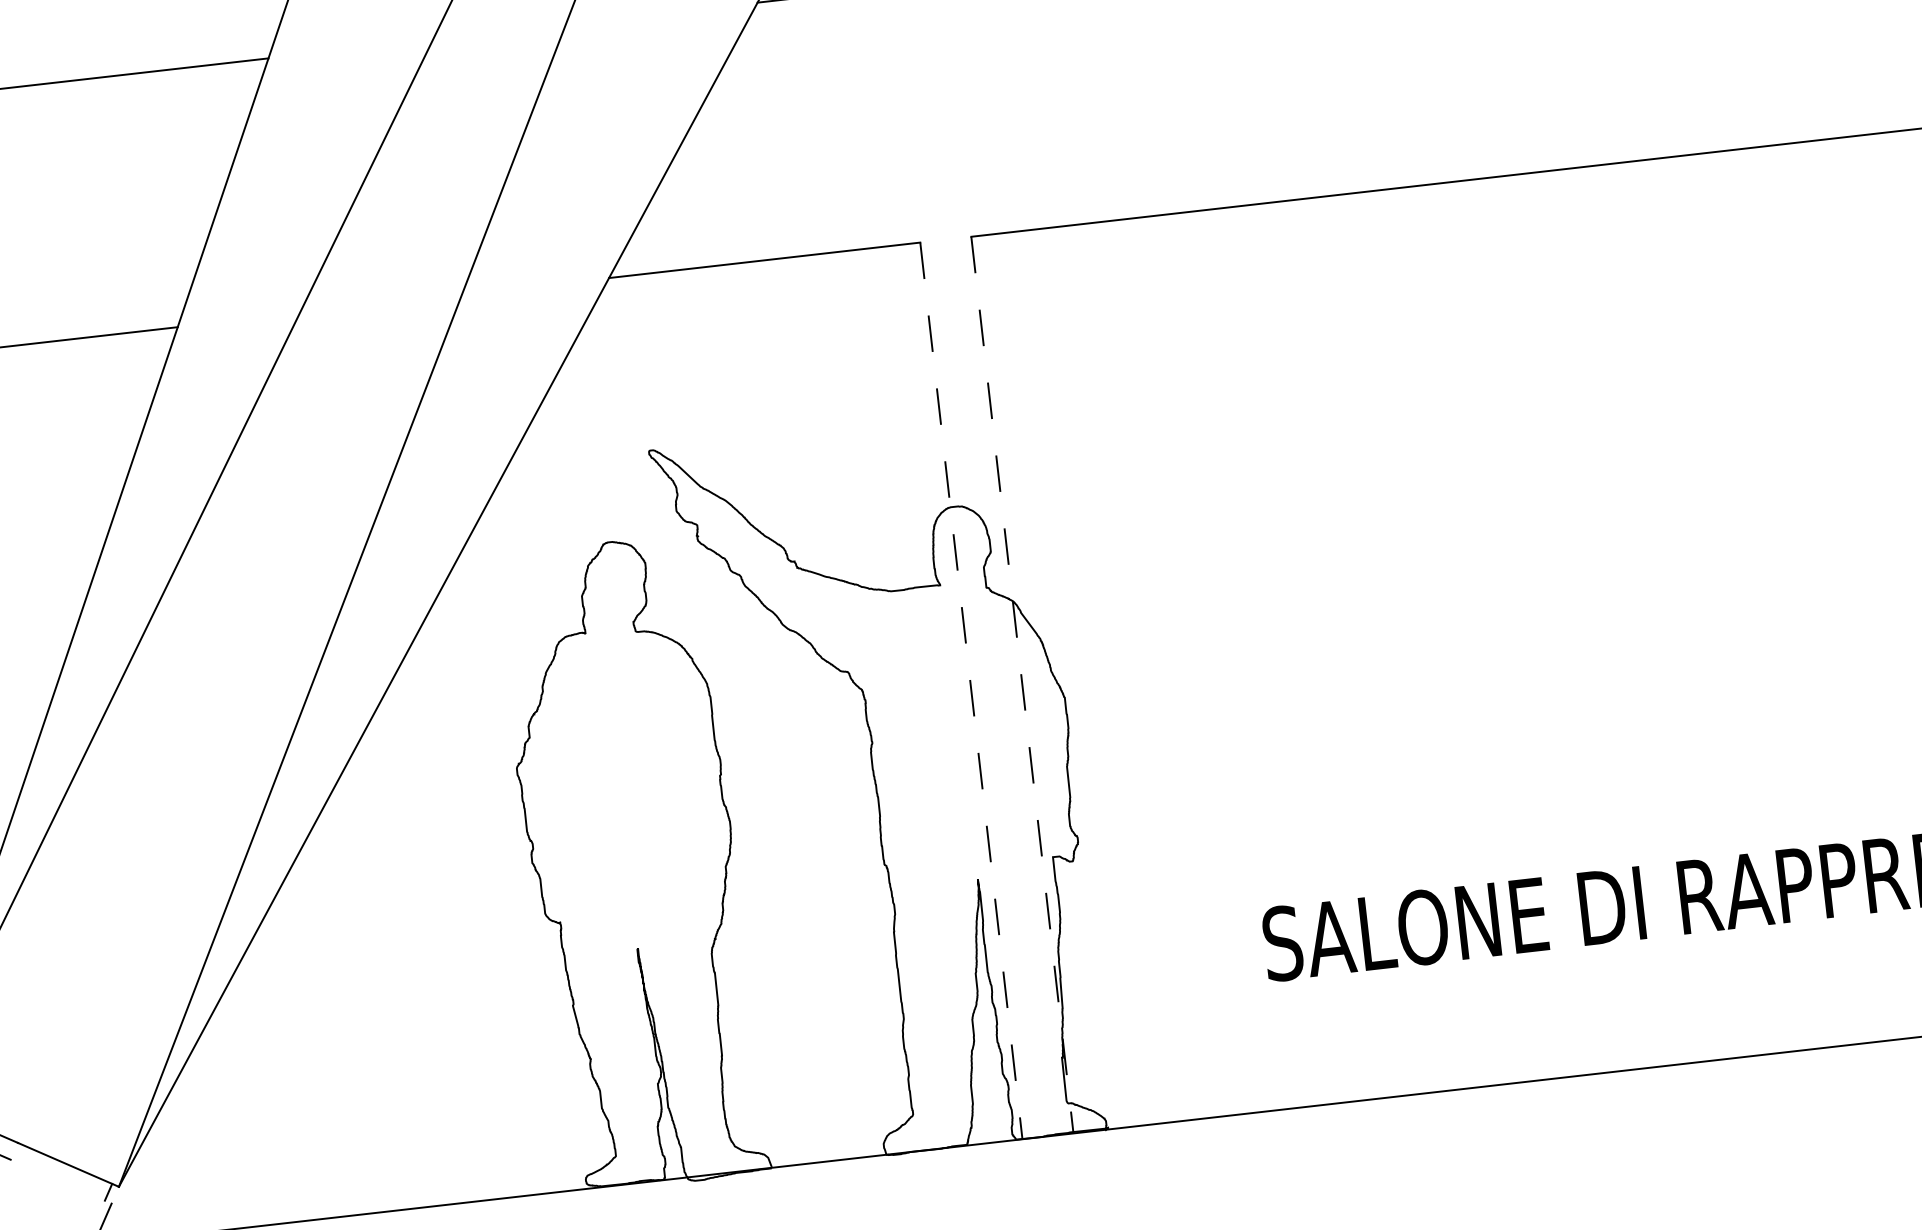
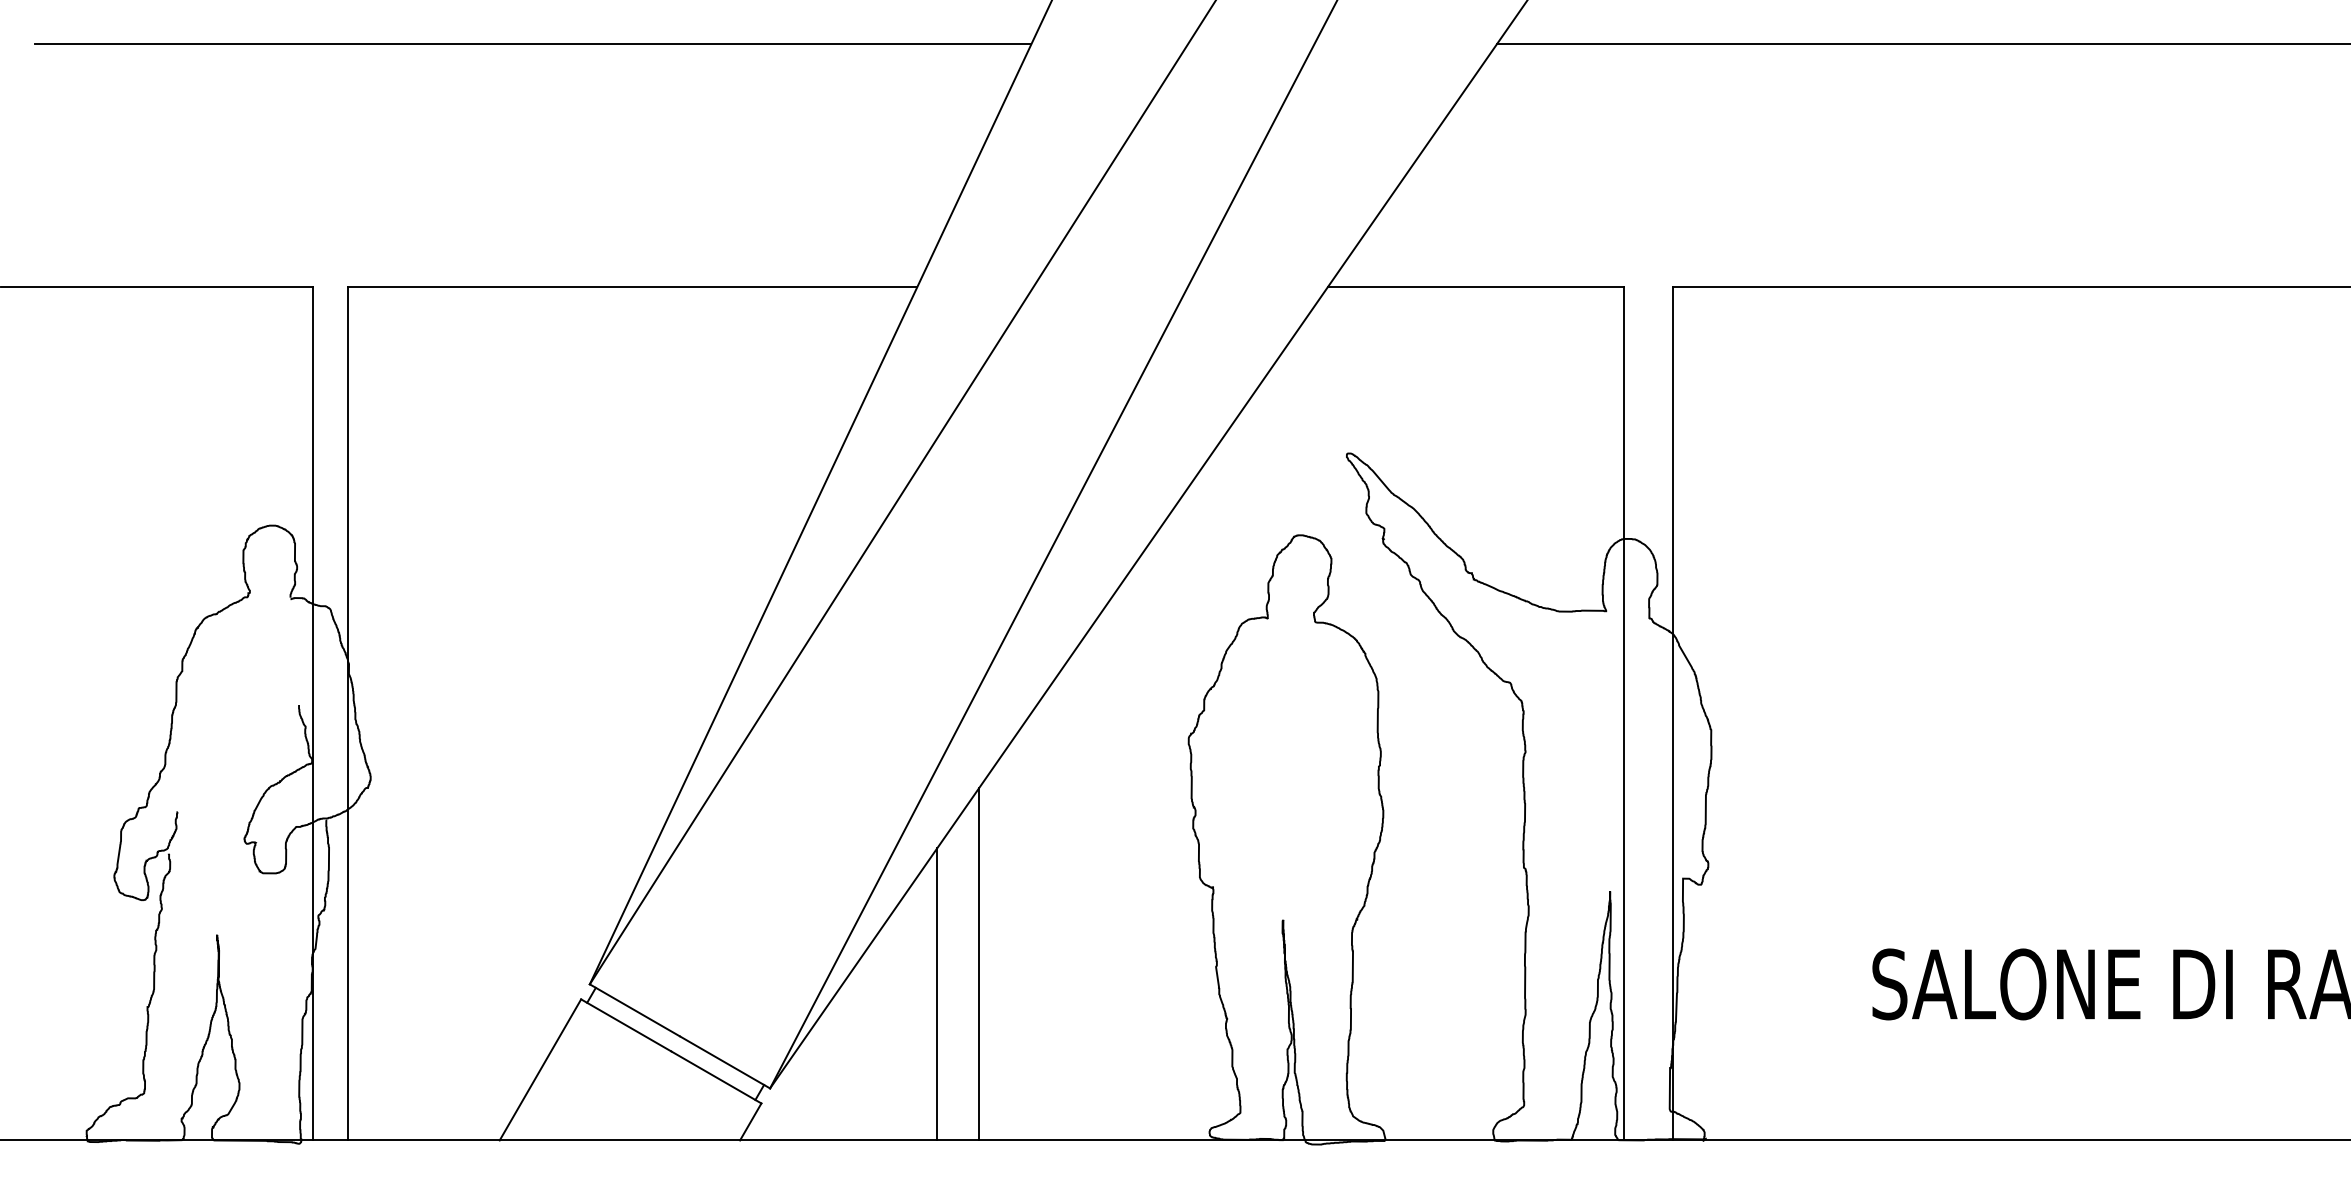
line: (1022, 684) -> (1672, 713), dashed -> solid
line: (971, 690) -> (1624, 713), dashed -> solid
line: (323, 1031) -> (978, 964), added
line: (283, 1068) -> (937, 994), added
line: (61, 1181) -> (716, 1077), added

